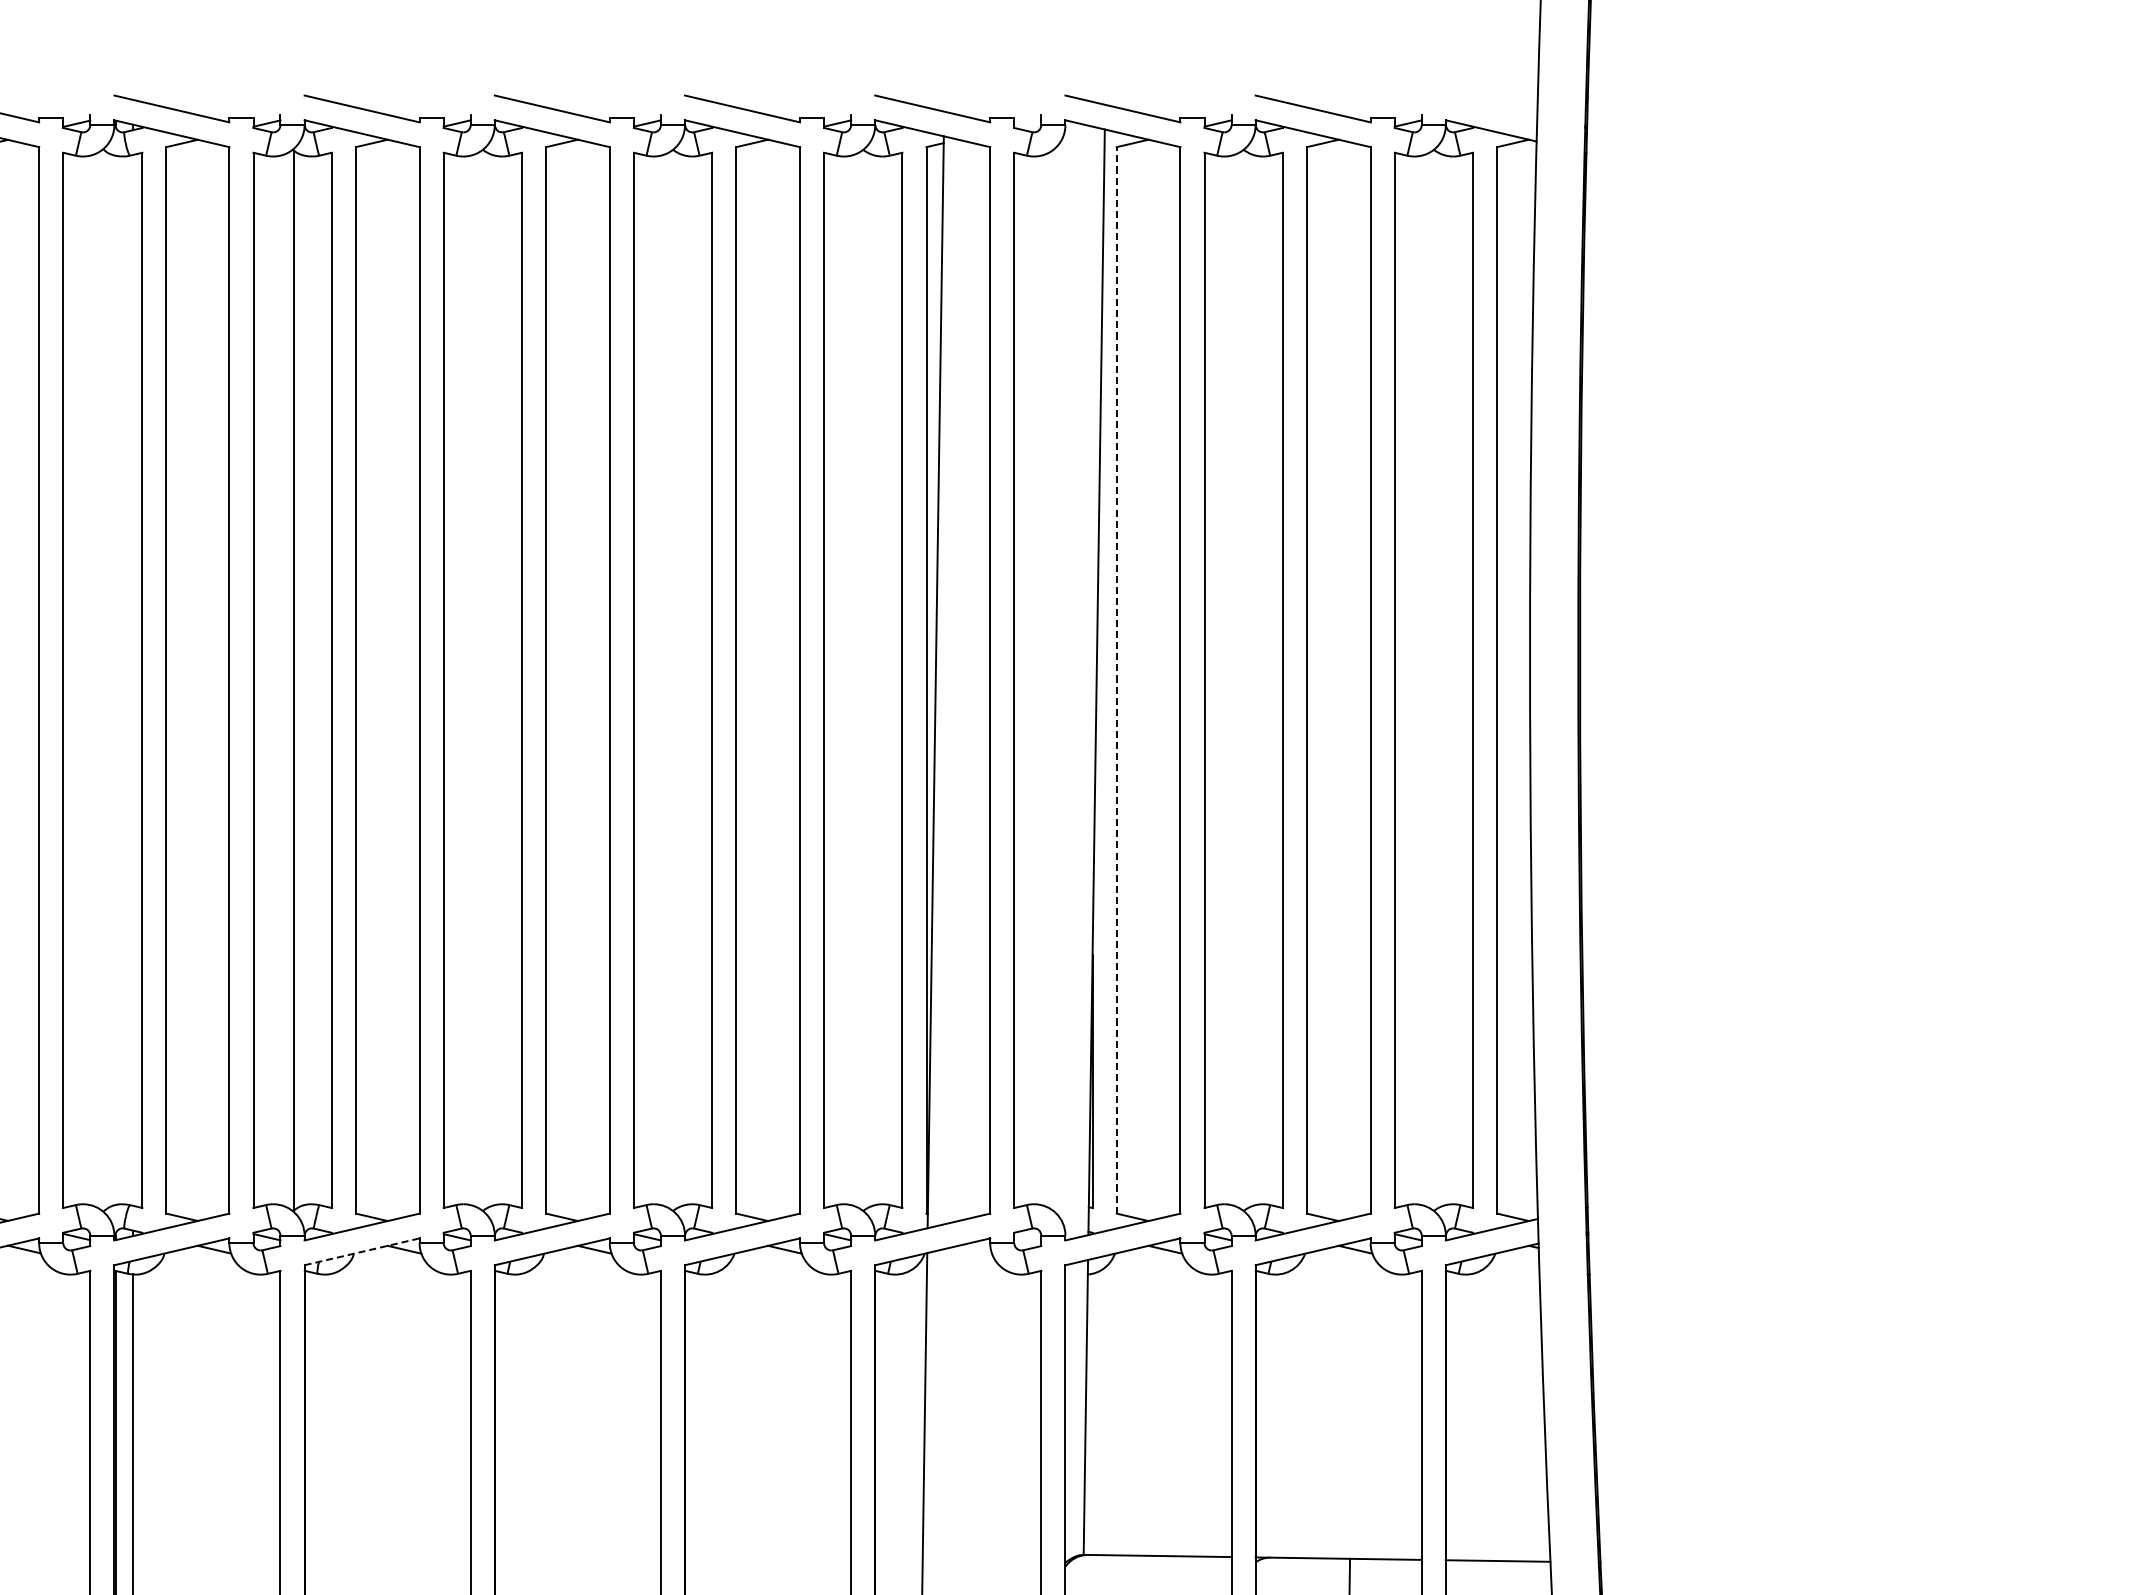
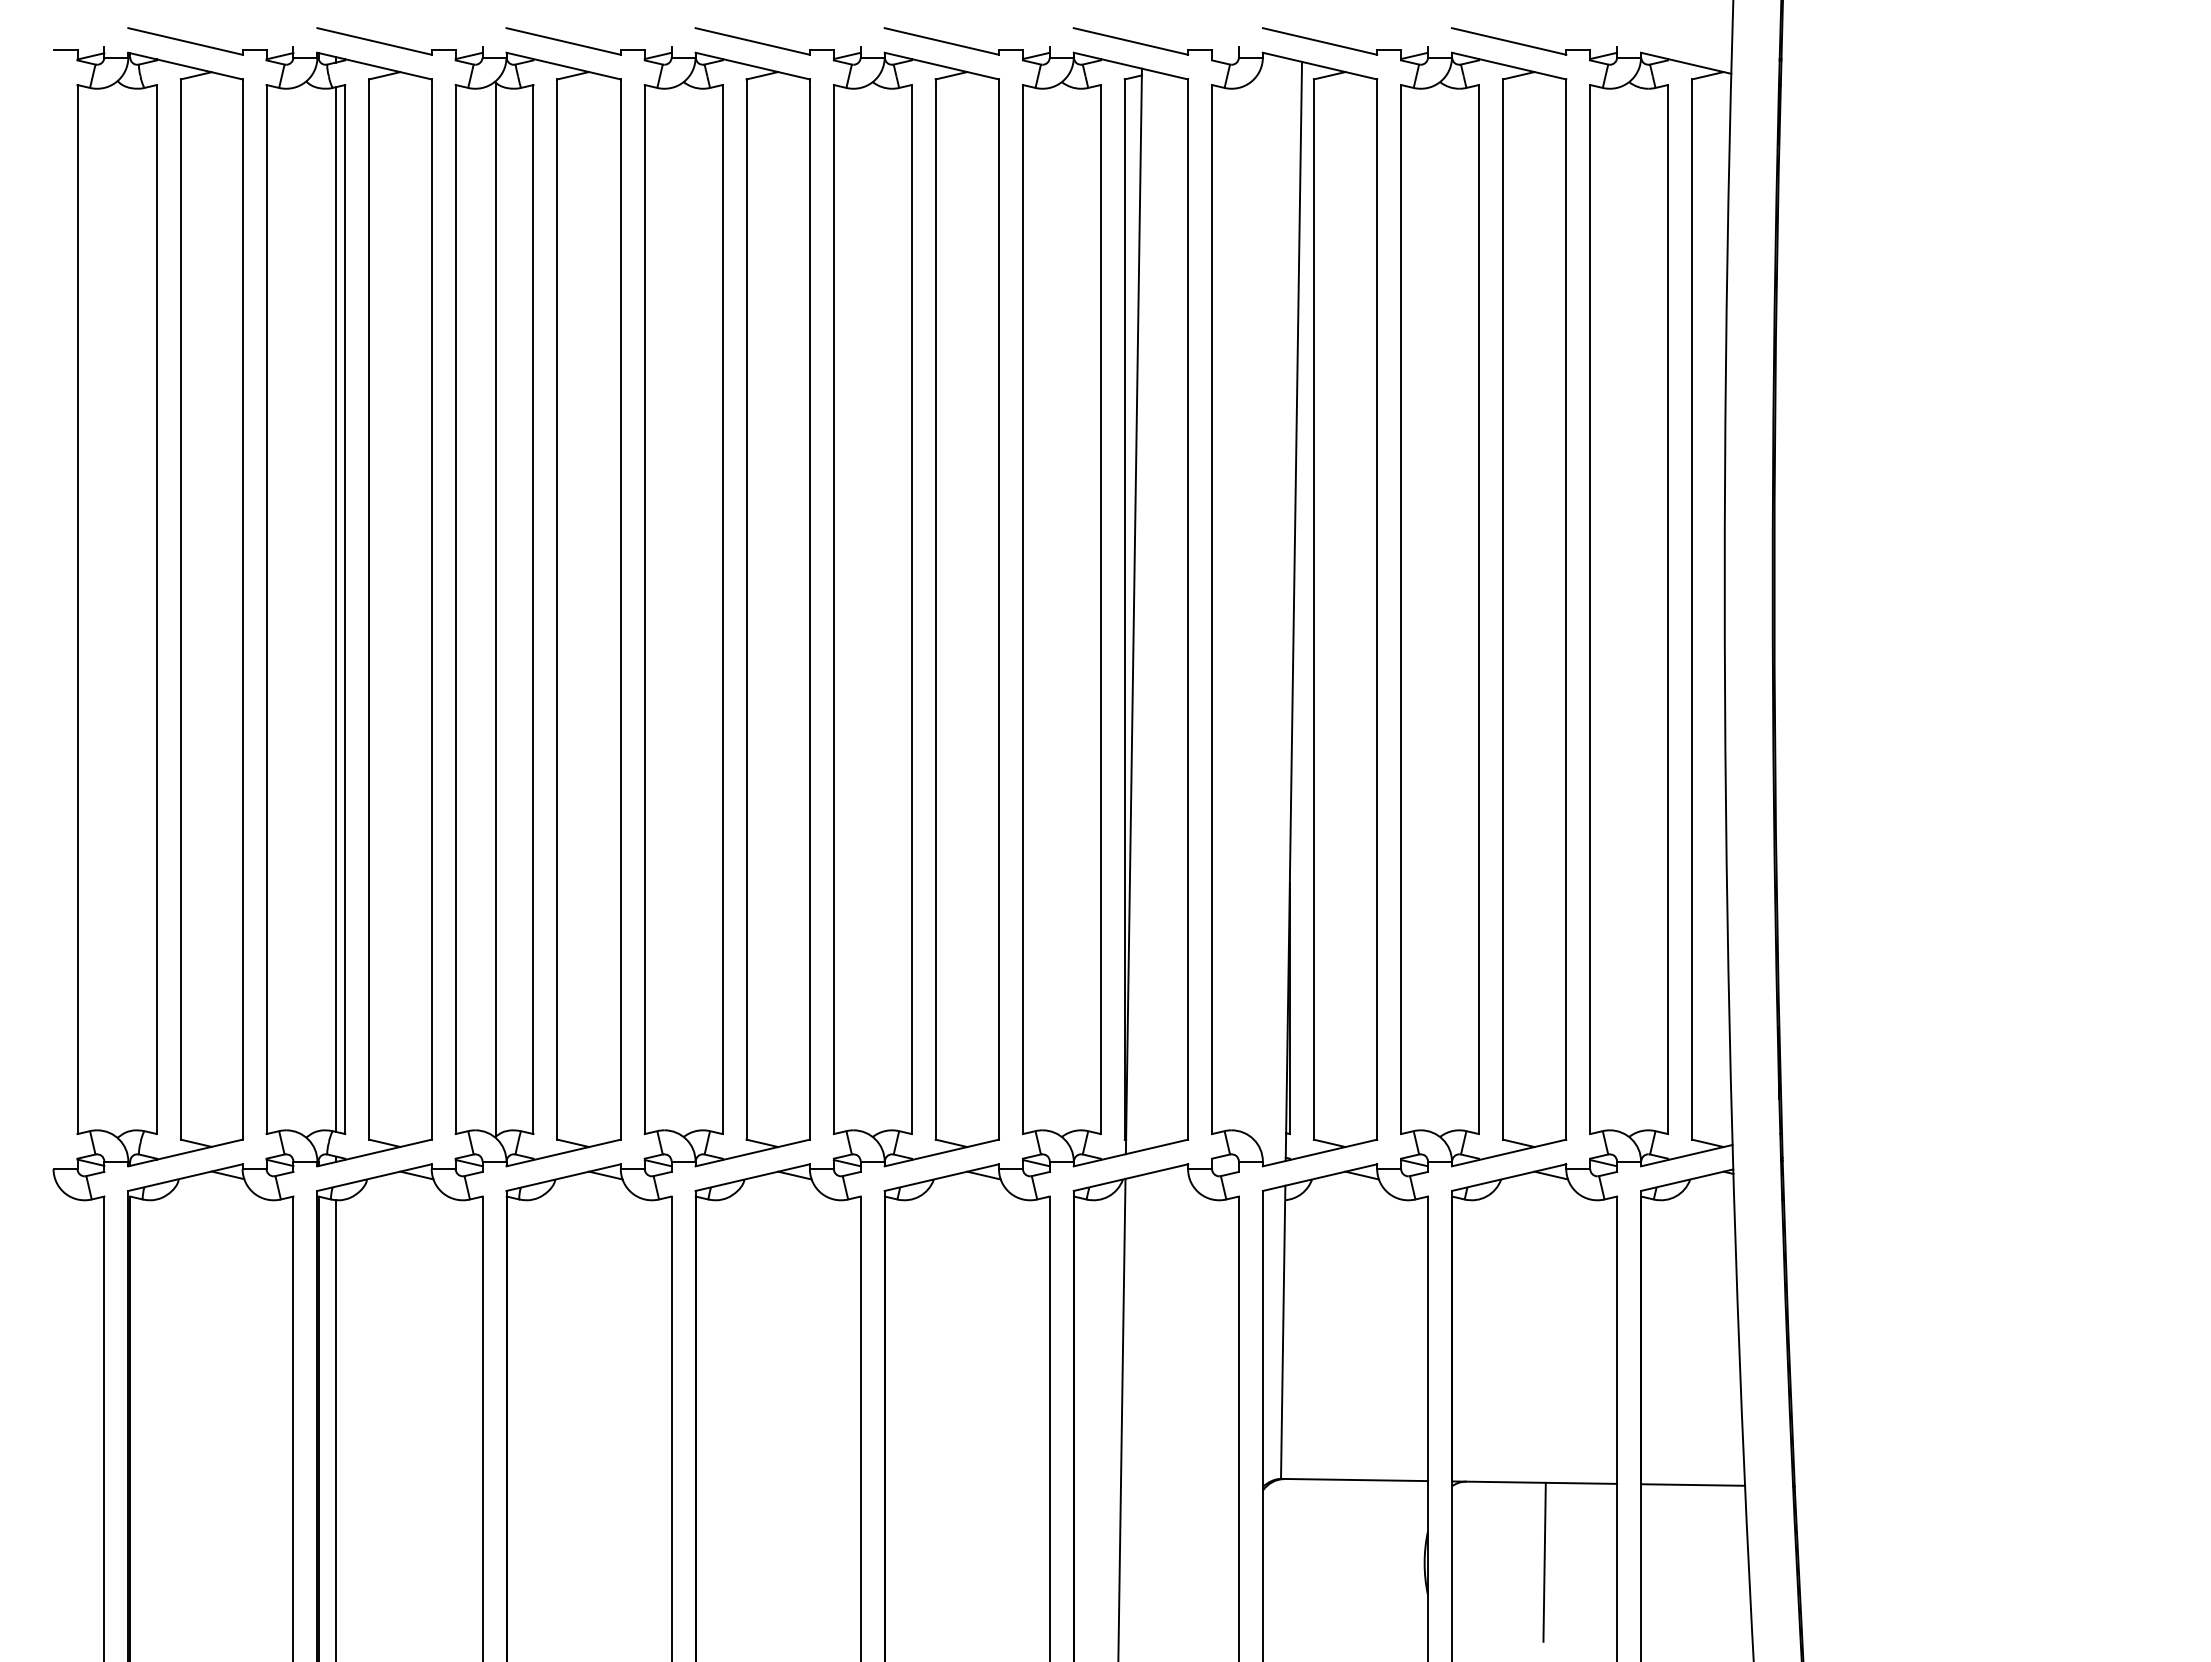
line: (133, 680) -> (336, 609), added
line: (1116, 680) -> (1313, 609), dashed -> solid
line: (361, 1251) -> (563, 1177), dashed -> solid

